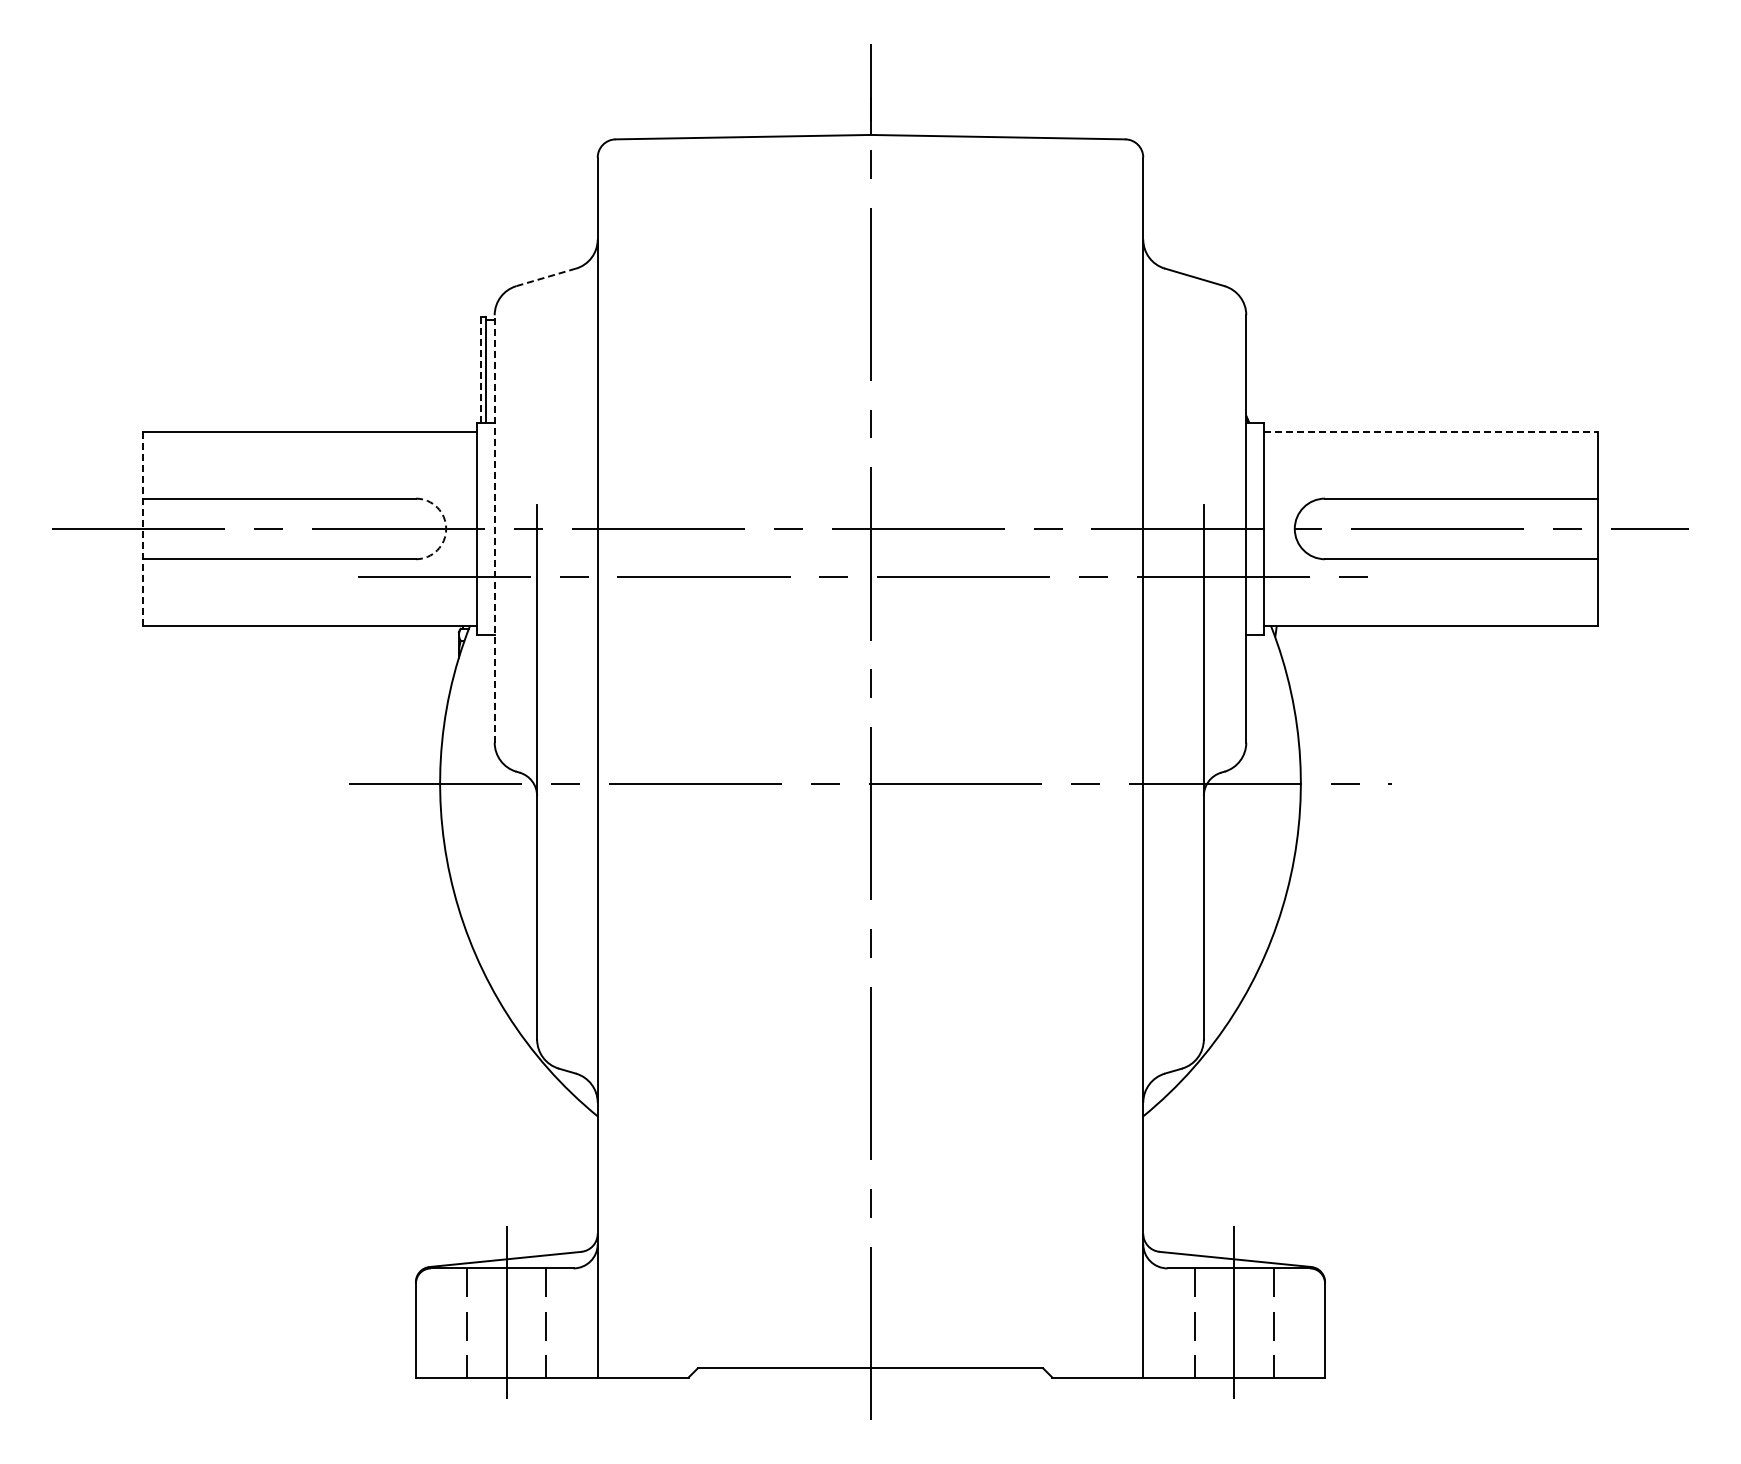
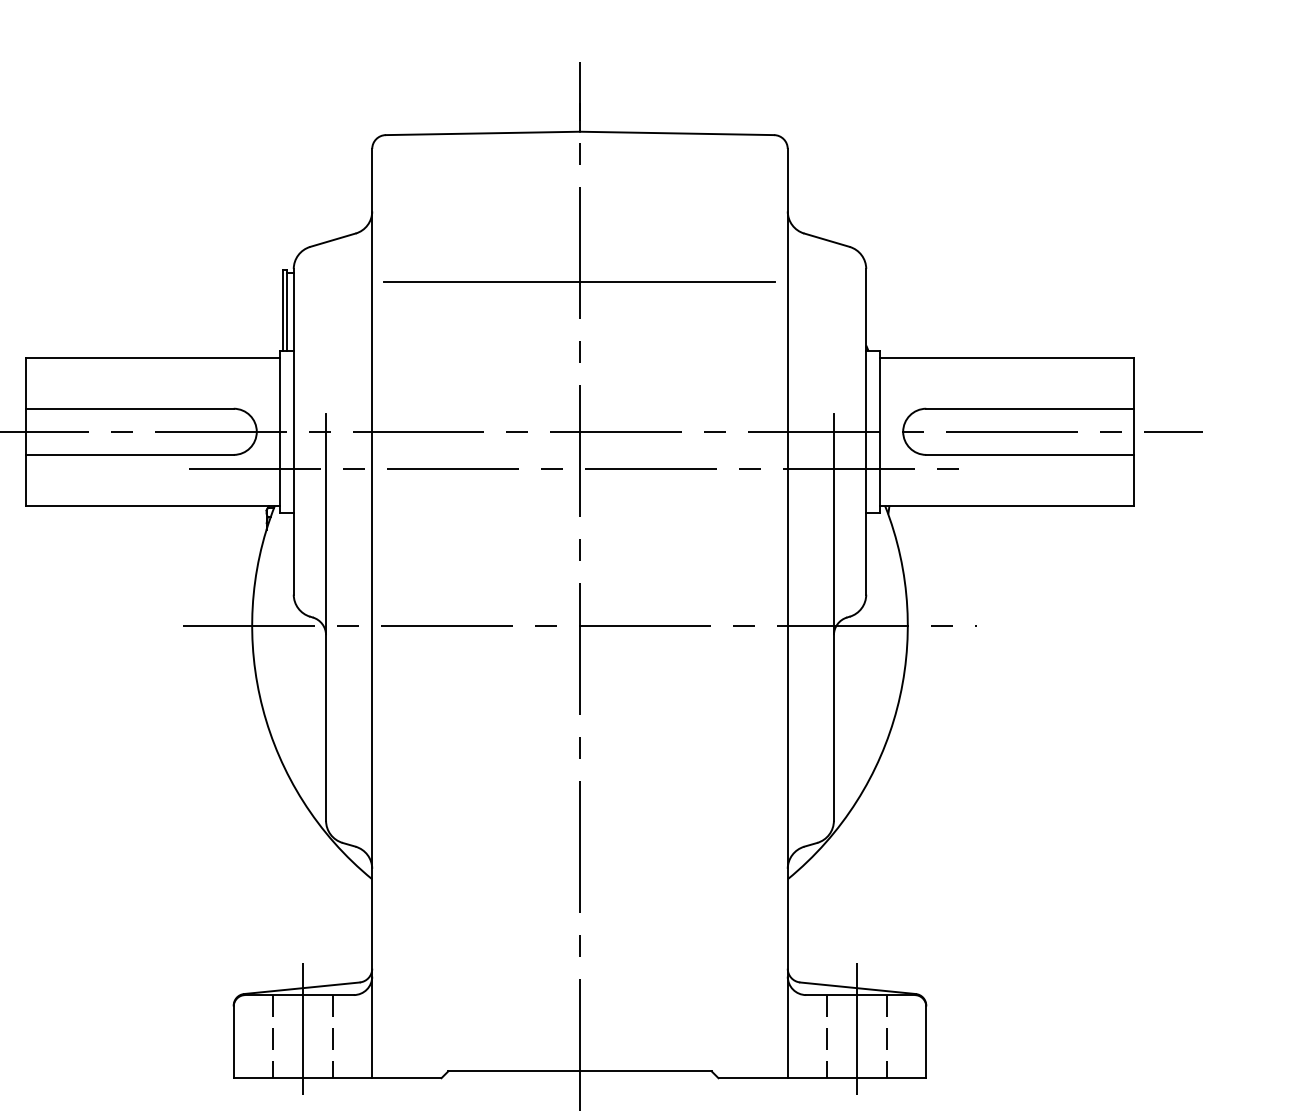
line: (545, 277) -> (332, 240), dashed -> solid
line: (869, 331) -> (579, 281), added
line: (480, 370) -> (282, 311), dashed -> solid
line: (1431, 431) -> (1007, 357), dashed -> solid
line: (143, 528) -> (26, 431), dashed -> solid
arc: (446, 528) -> (257, 431), dashed -> solid
line: (494, 528) -> (293, 431), dashed -> solid

